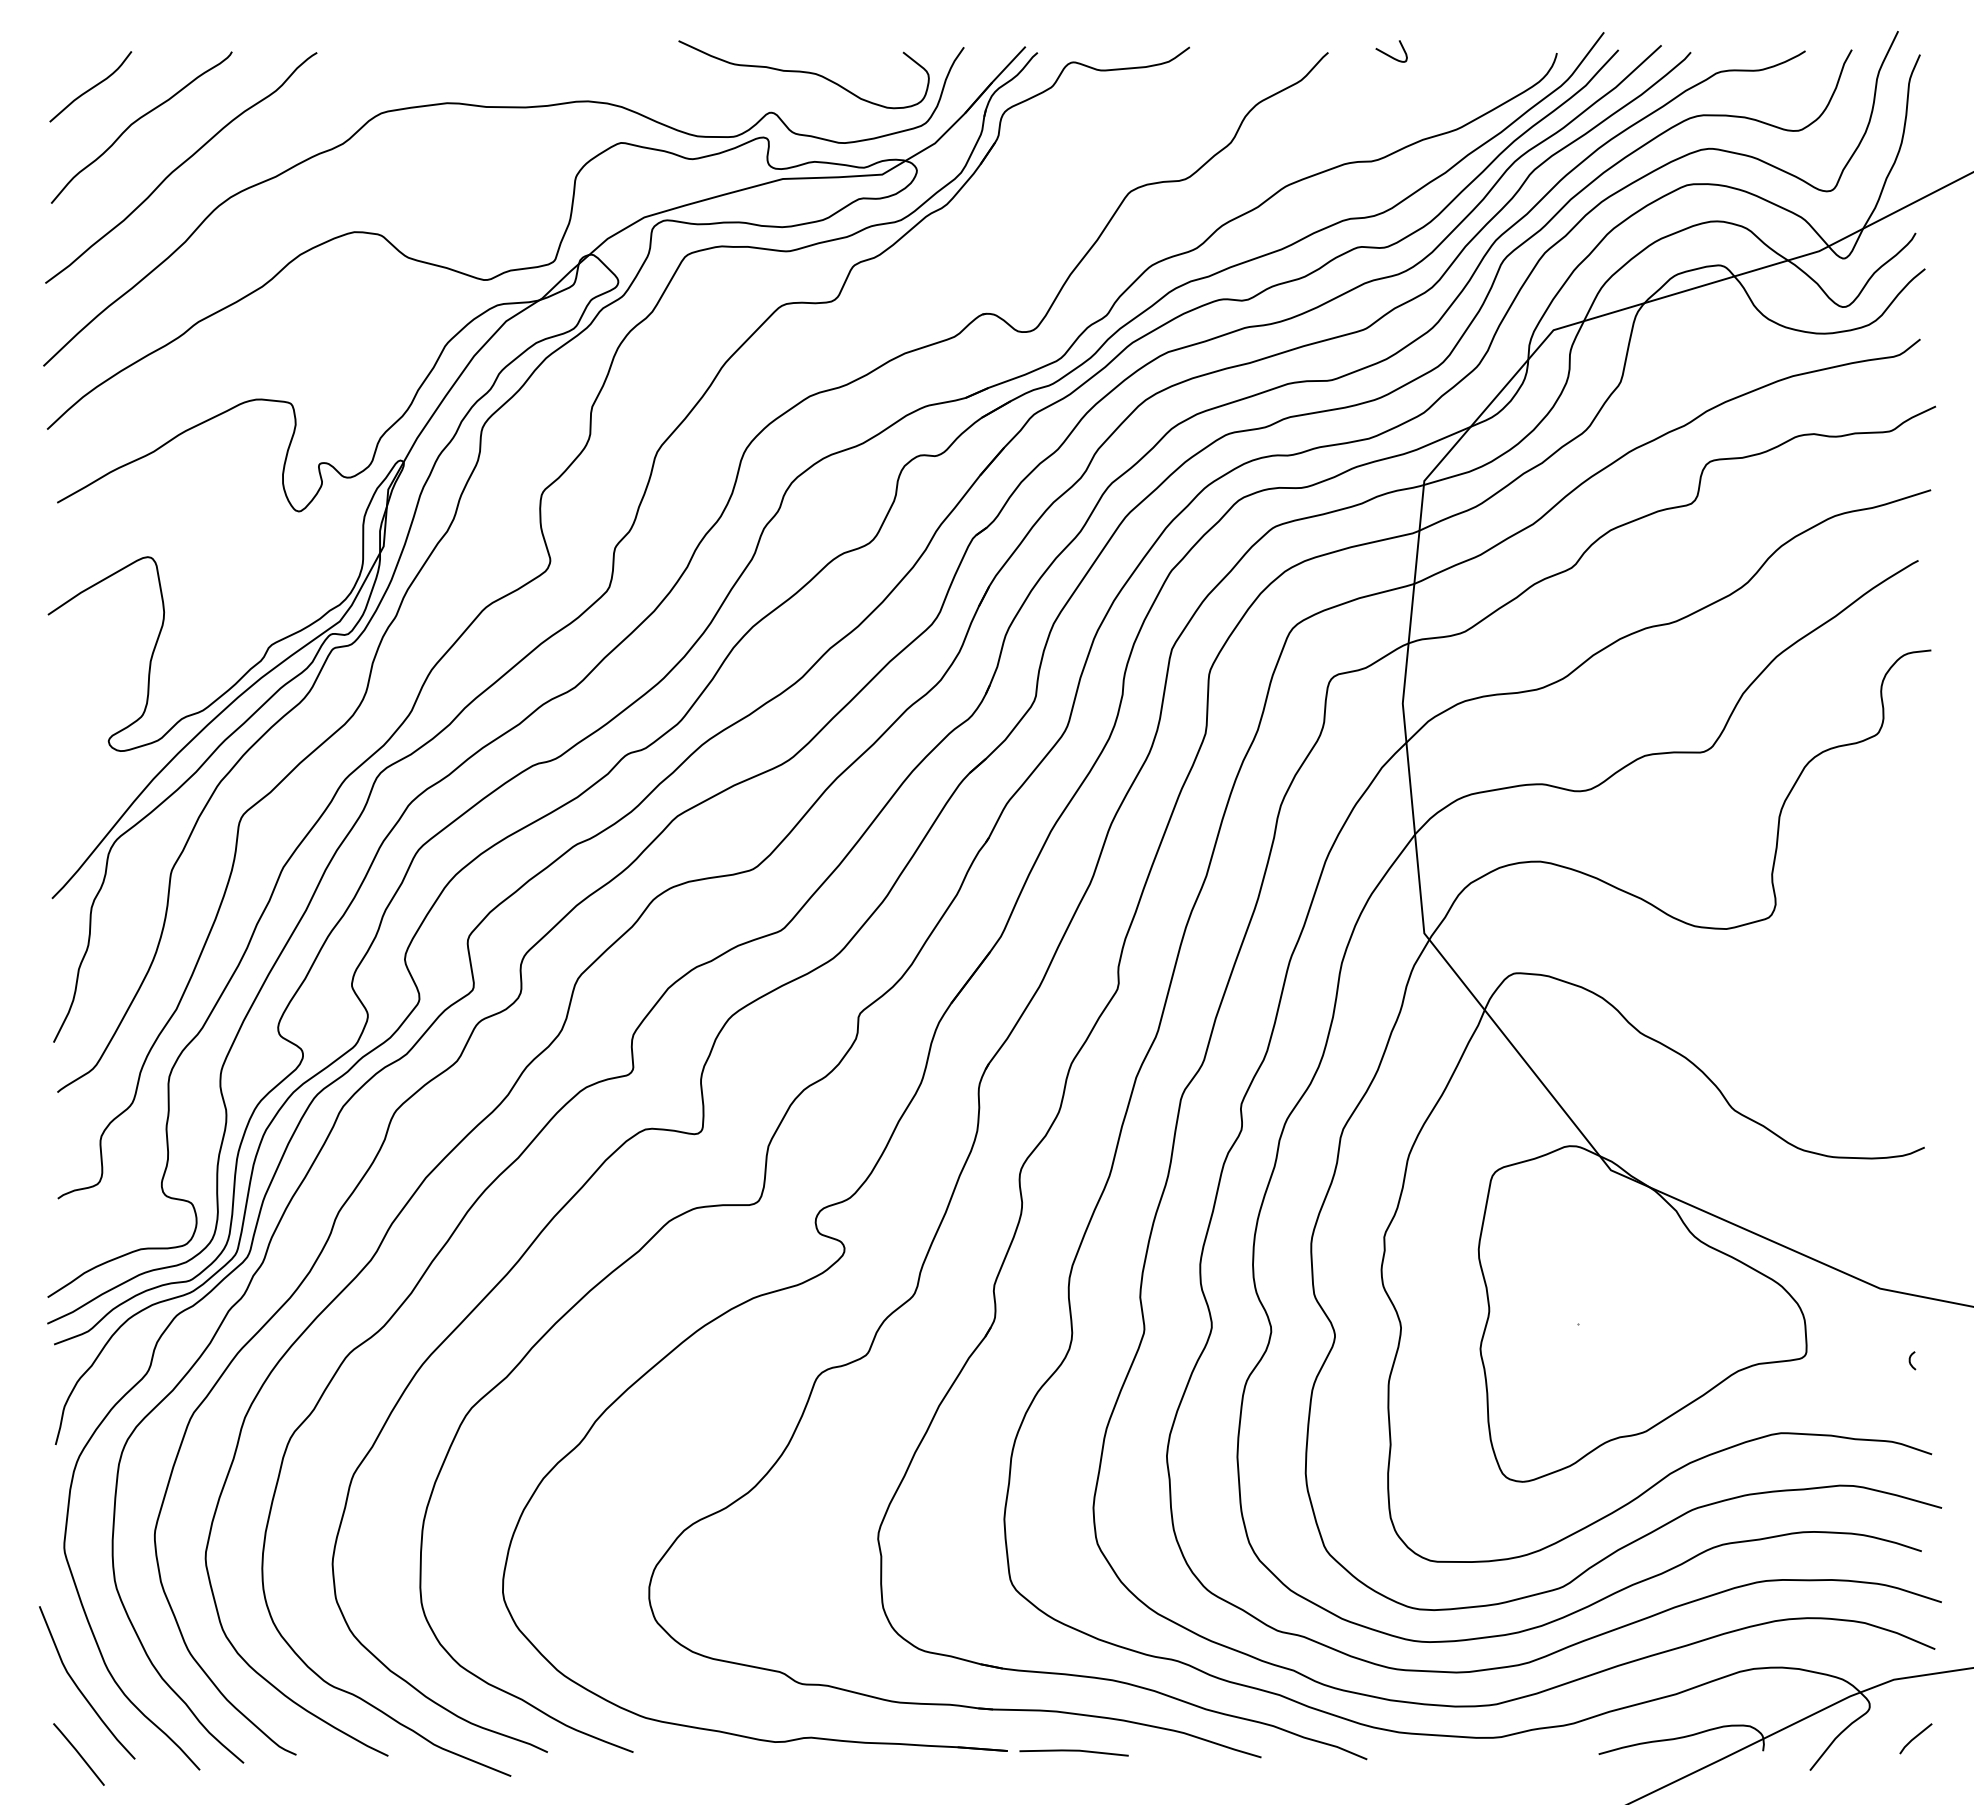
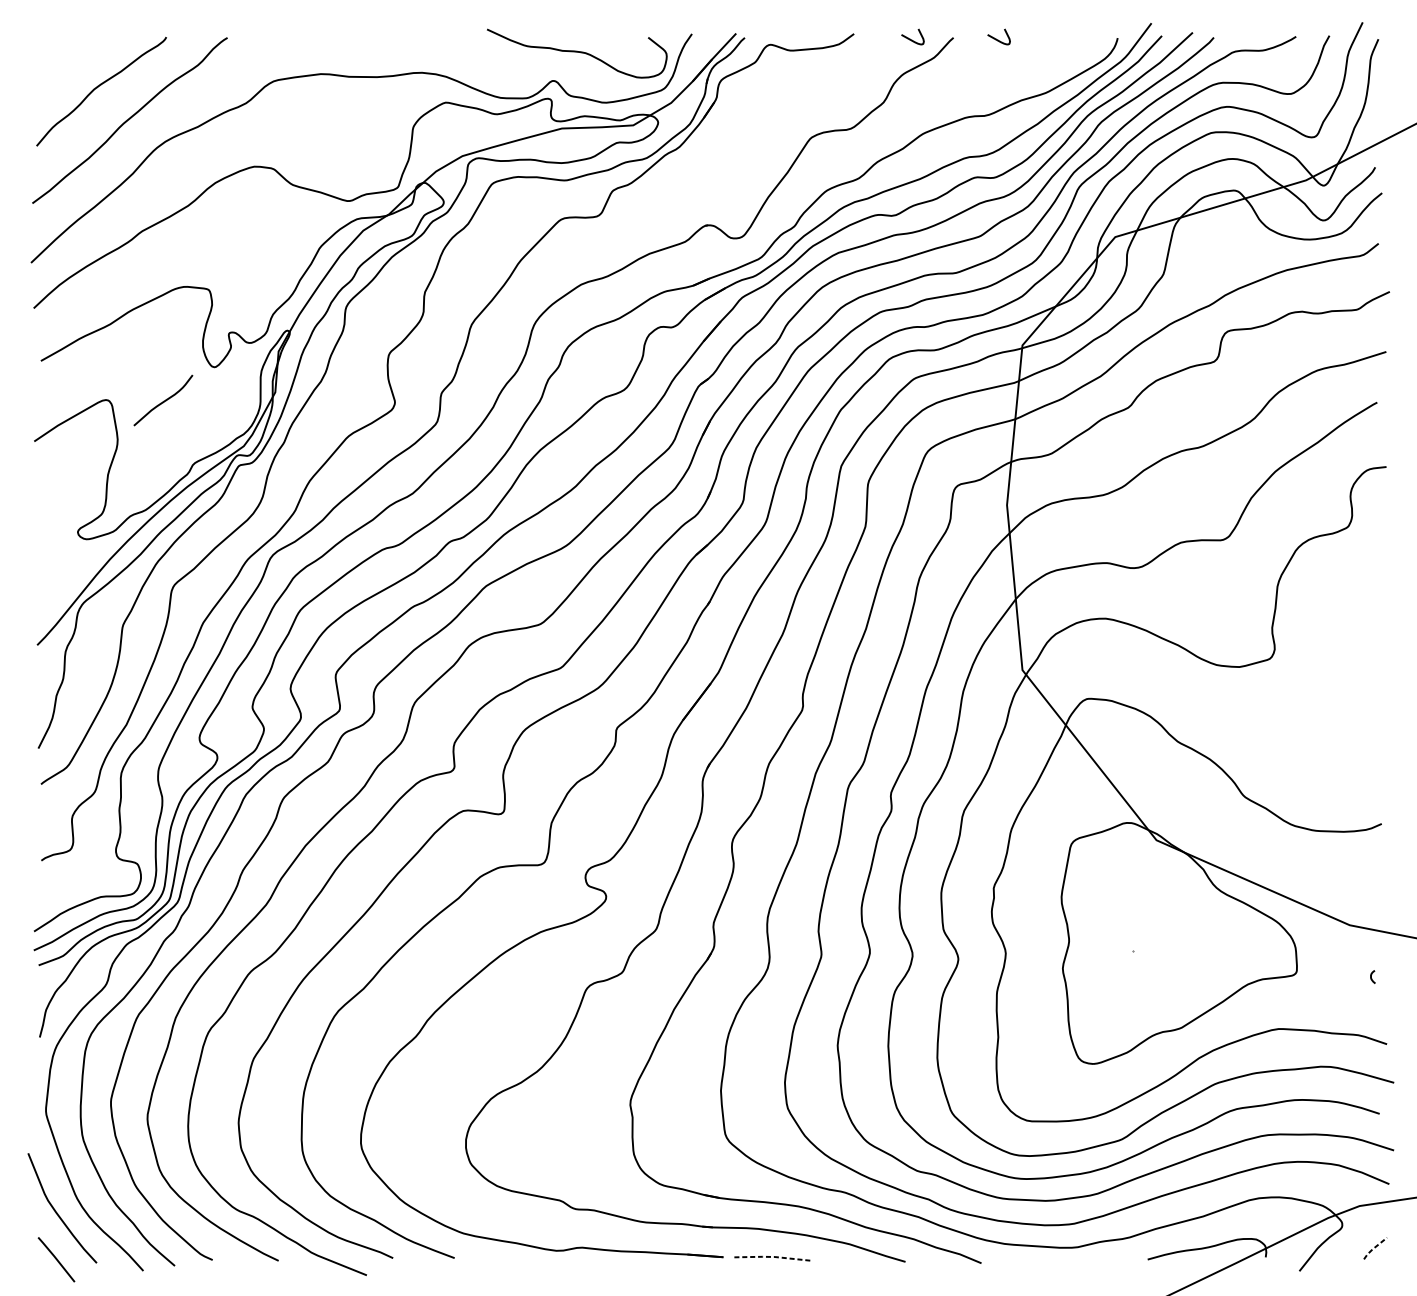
curve: (1270, 55) -> (912, 39), added
curve: (91, 87) -> (163, 401), moved
line: (1913, 1738) -> (1373, 1248), solid -> dashed
line: (1073, 1750) -> (770, 1256), solid -> dashed

